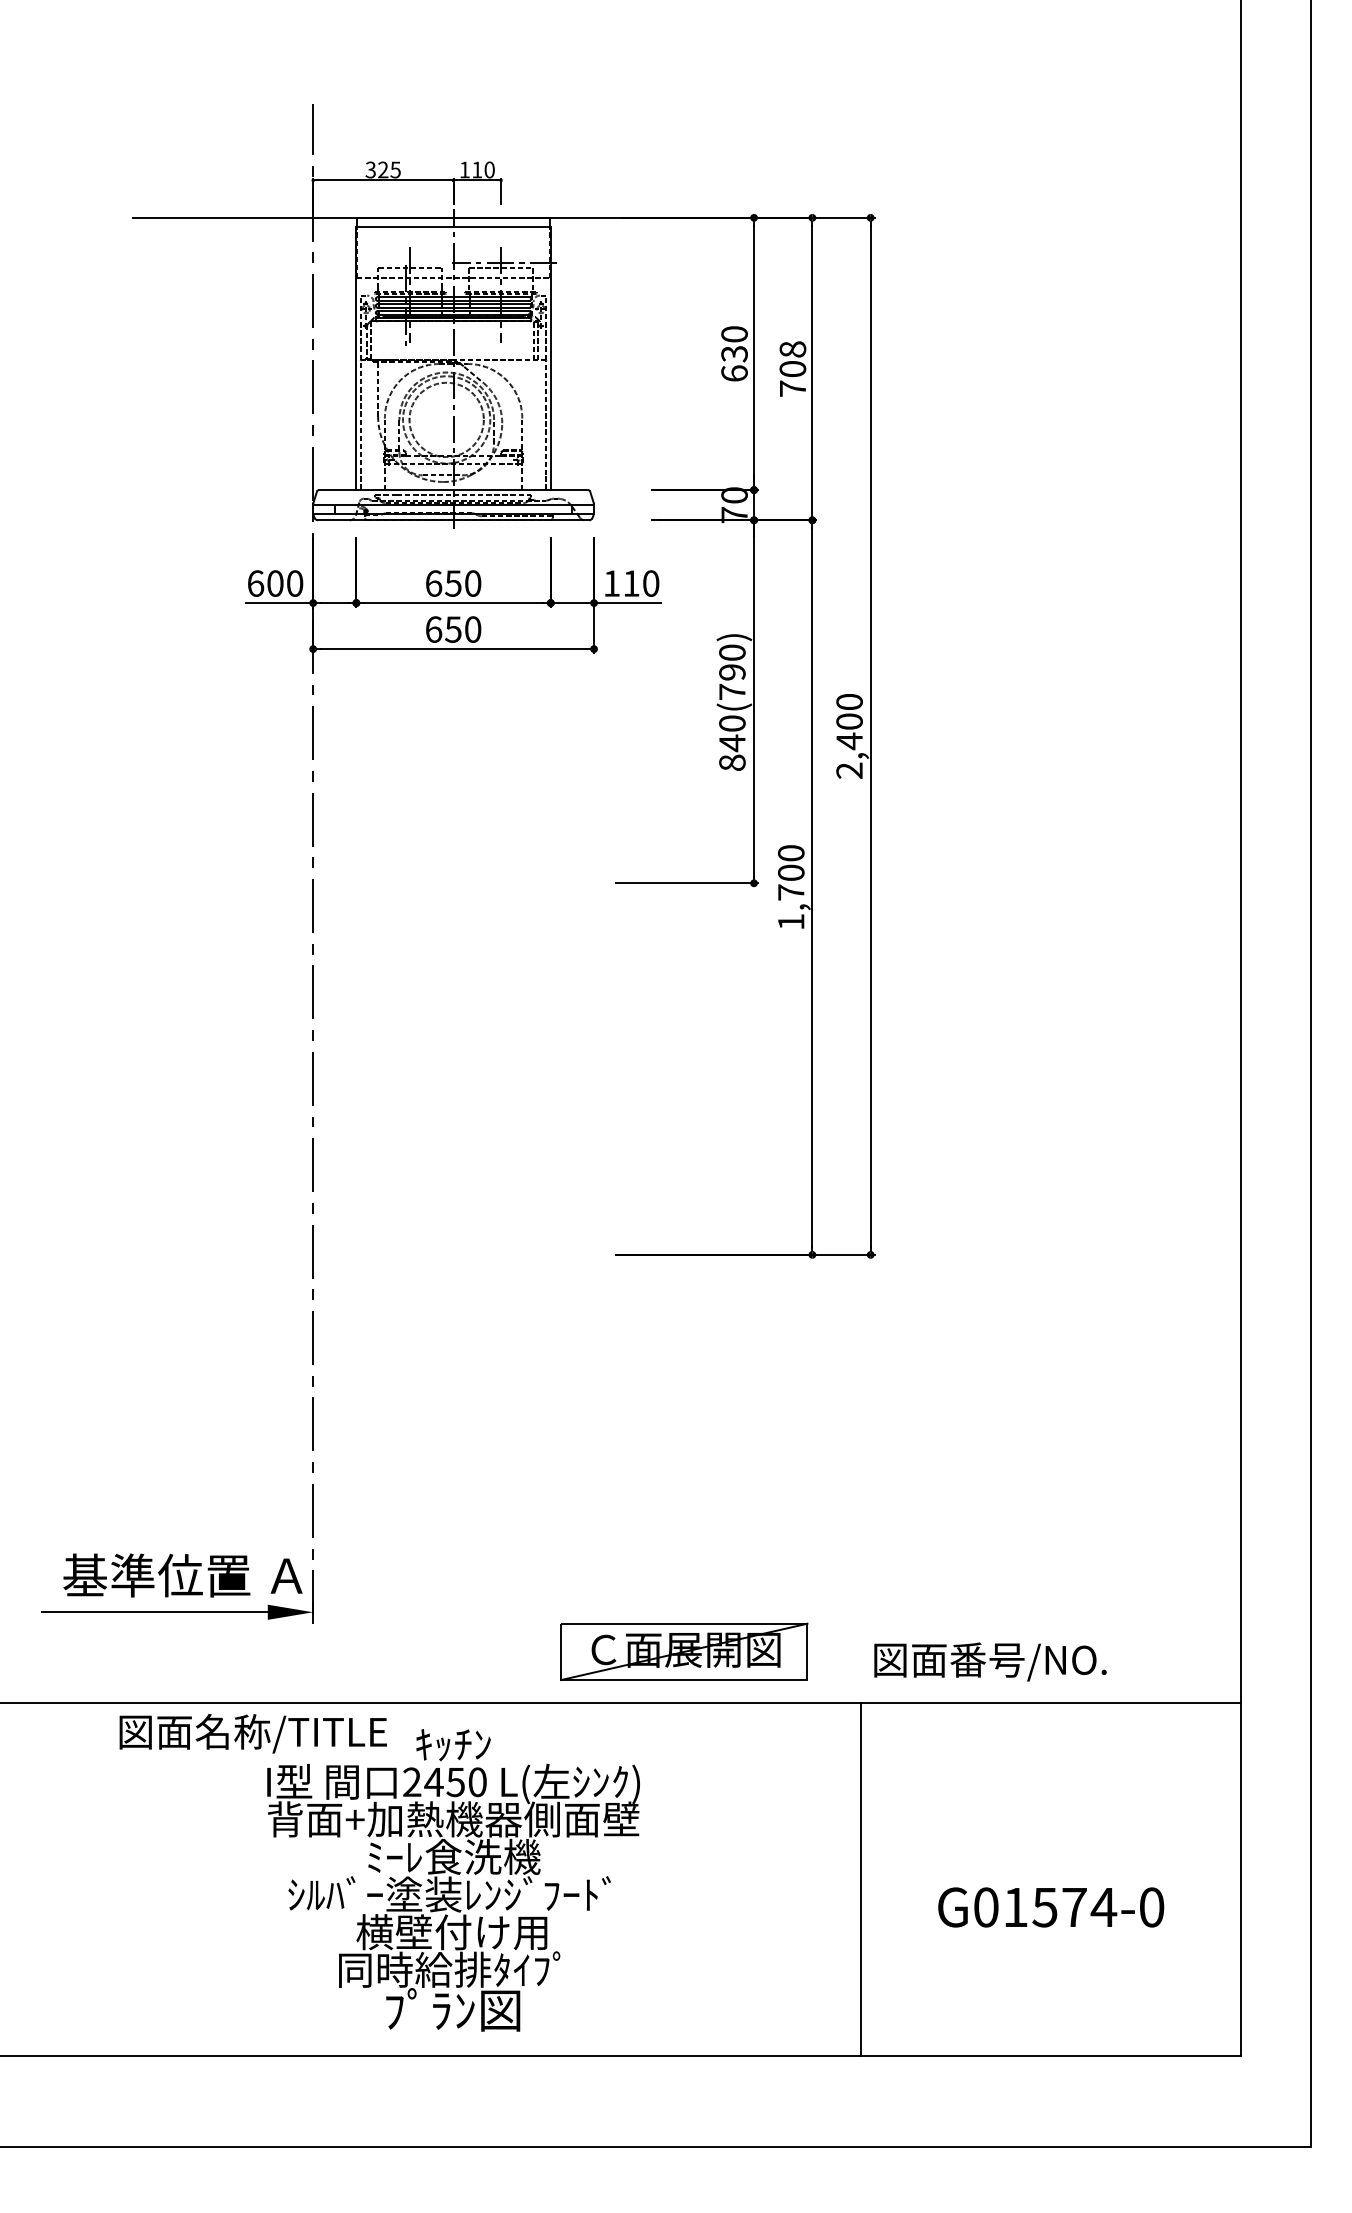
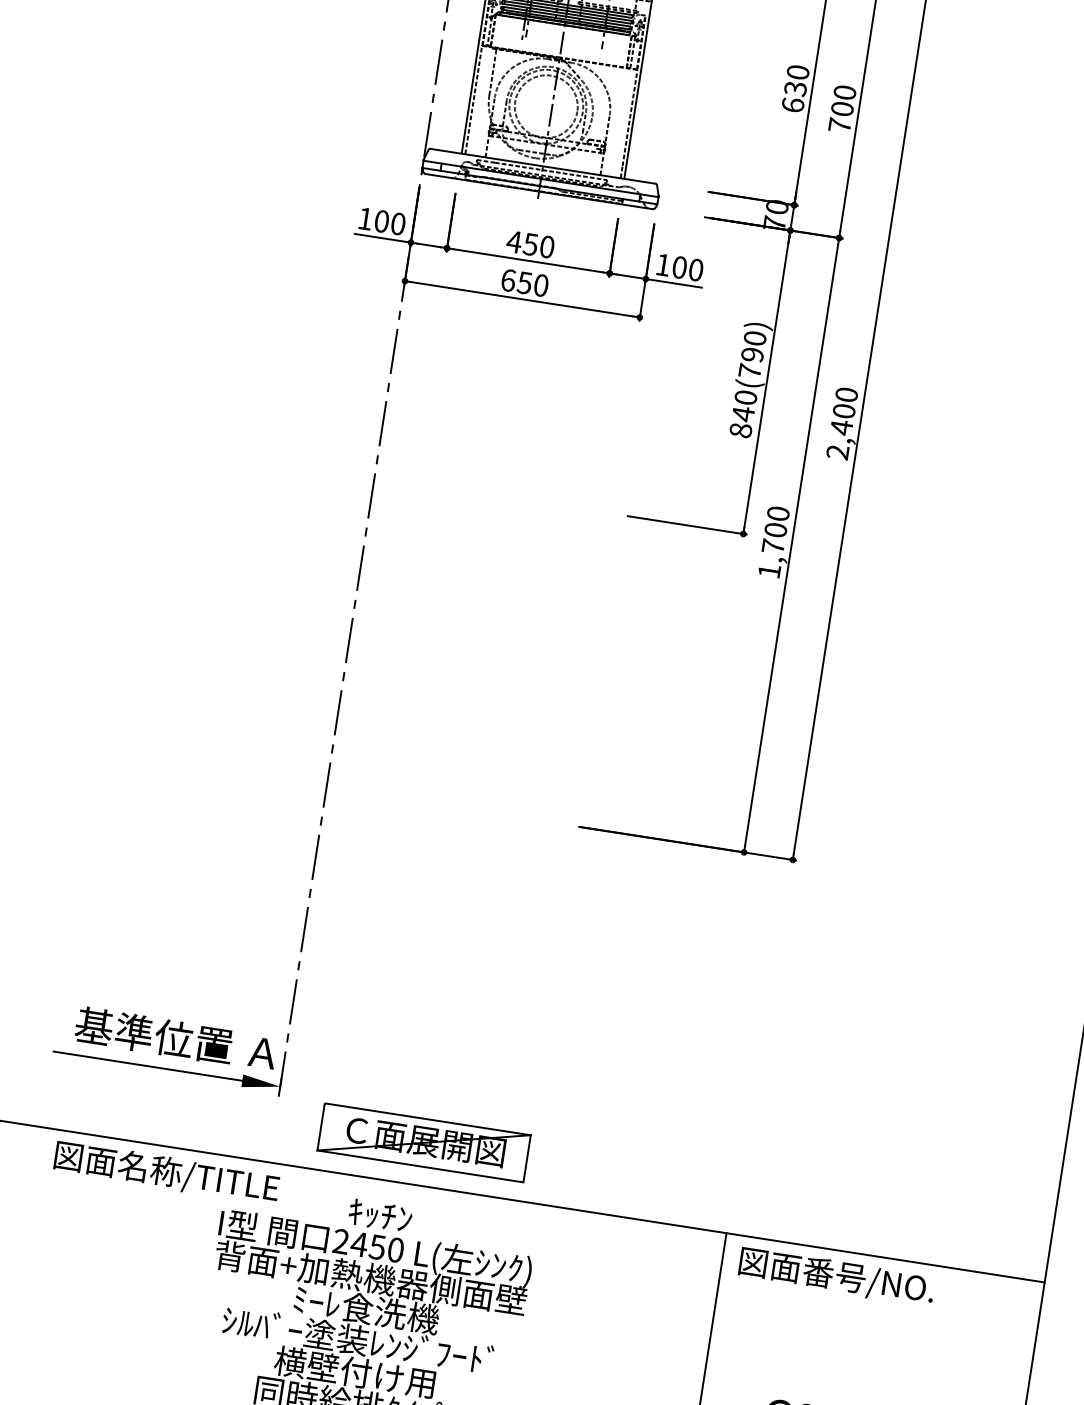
text: (793, 349) -> (845, 92), 708 -> 700
text: (256, 583) -> (366, 218), 600 -> 100
text: (433, 583) -> (514, 241), 650 -> 450
text: (631, 583) -> (679, 267), 110 -> 100
part: (684, 1651) -> (424, 1142), moved
text: (990, 1661) -> (836, 1276), moved
text: (252, 1733) -> (166, 1172), moved

